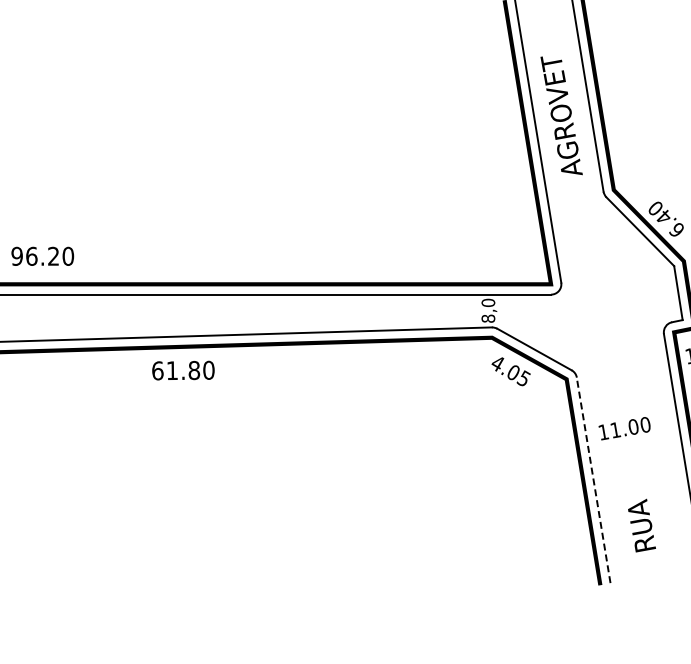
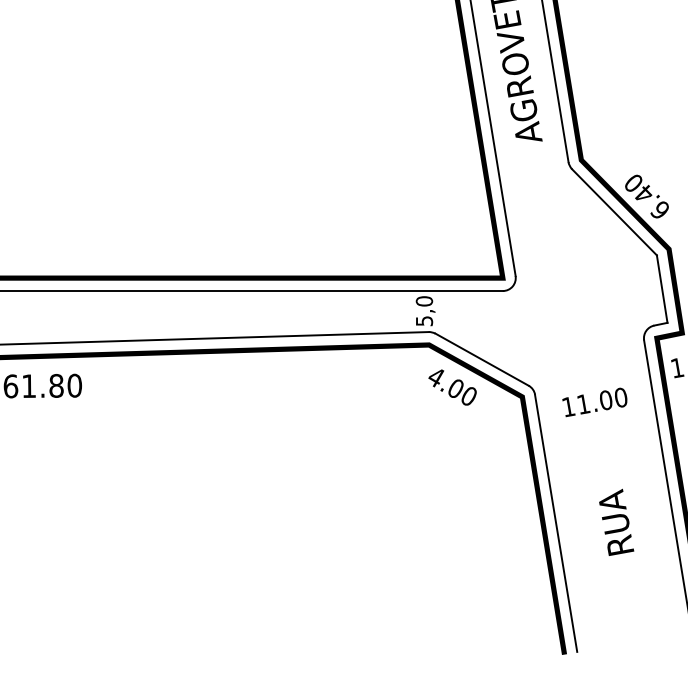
text: (488, 318) -> (424, 320), 8,0 -> 5,0
text: (523, 378) -> (468, 395), 4.05 -> 4.00
text: (624, 428) -> (594, 402), moved
line: (593, 479) -> (555, 522), dashed -> solid
text: (641, 525) -> (616, 522), moved

